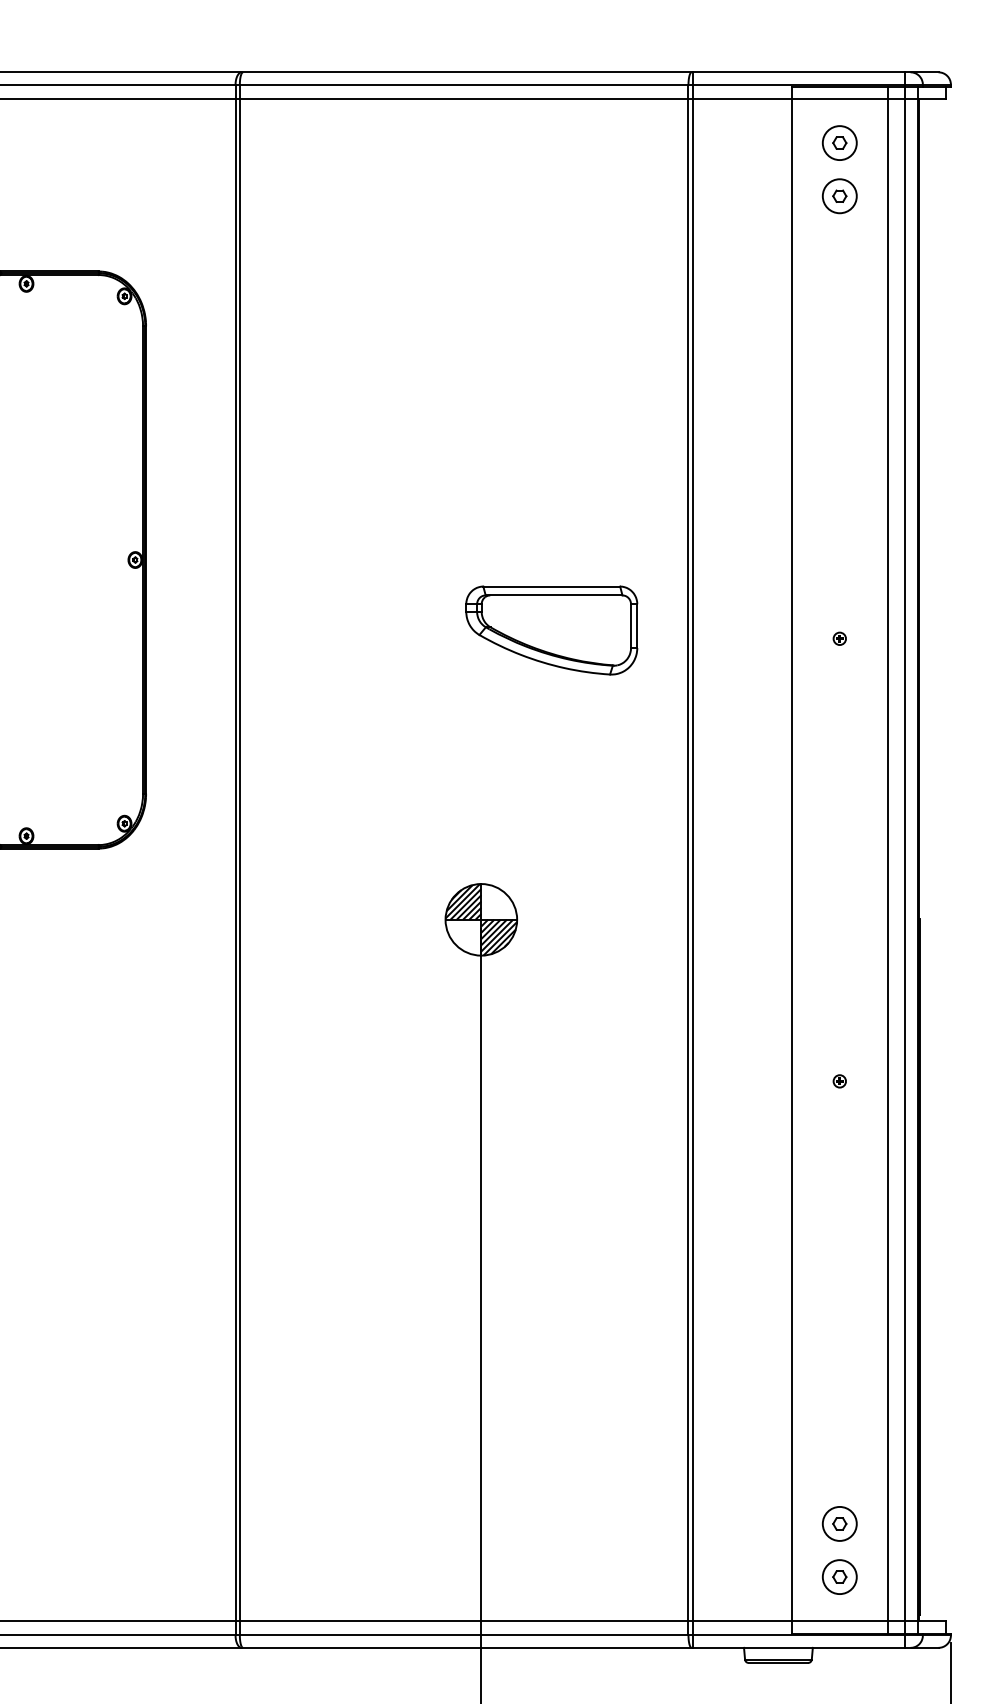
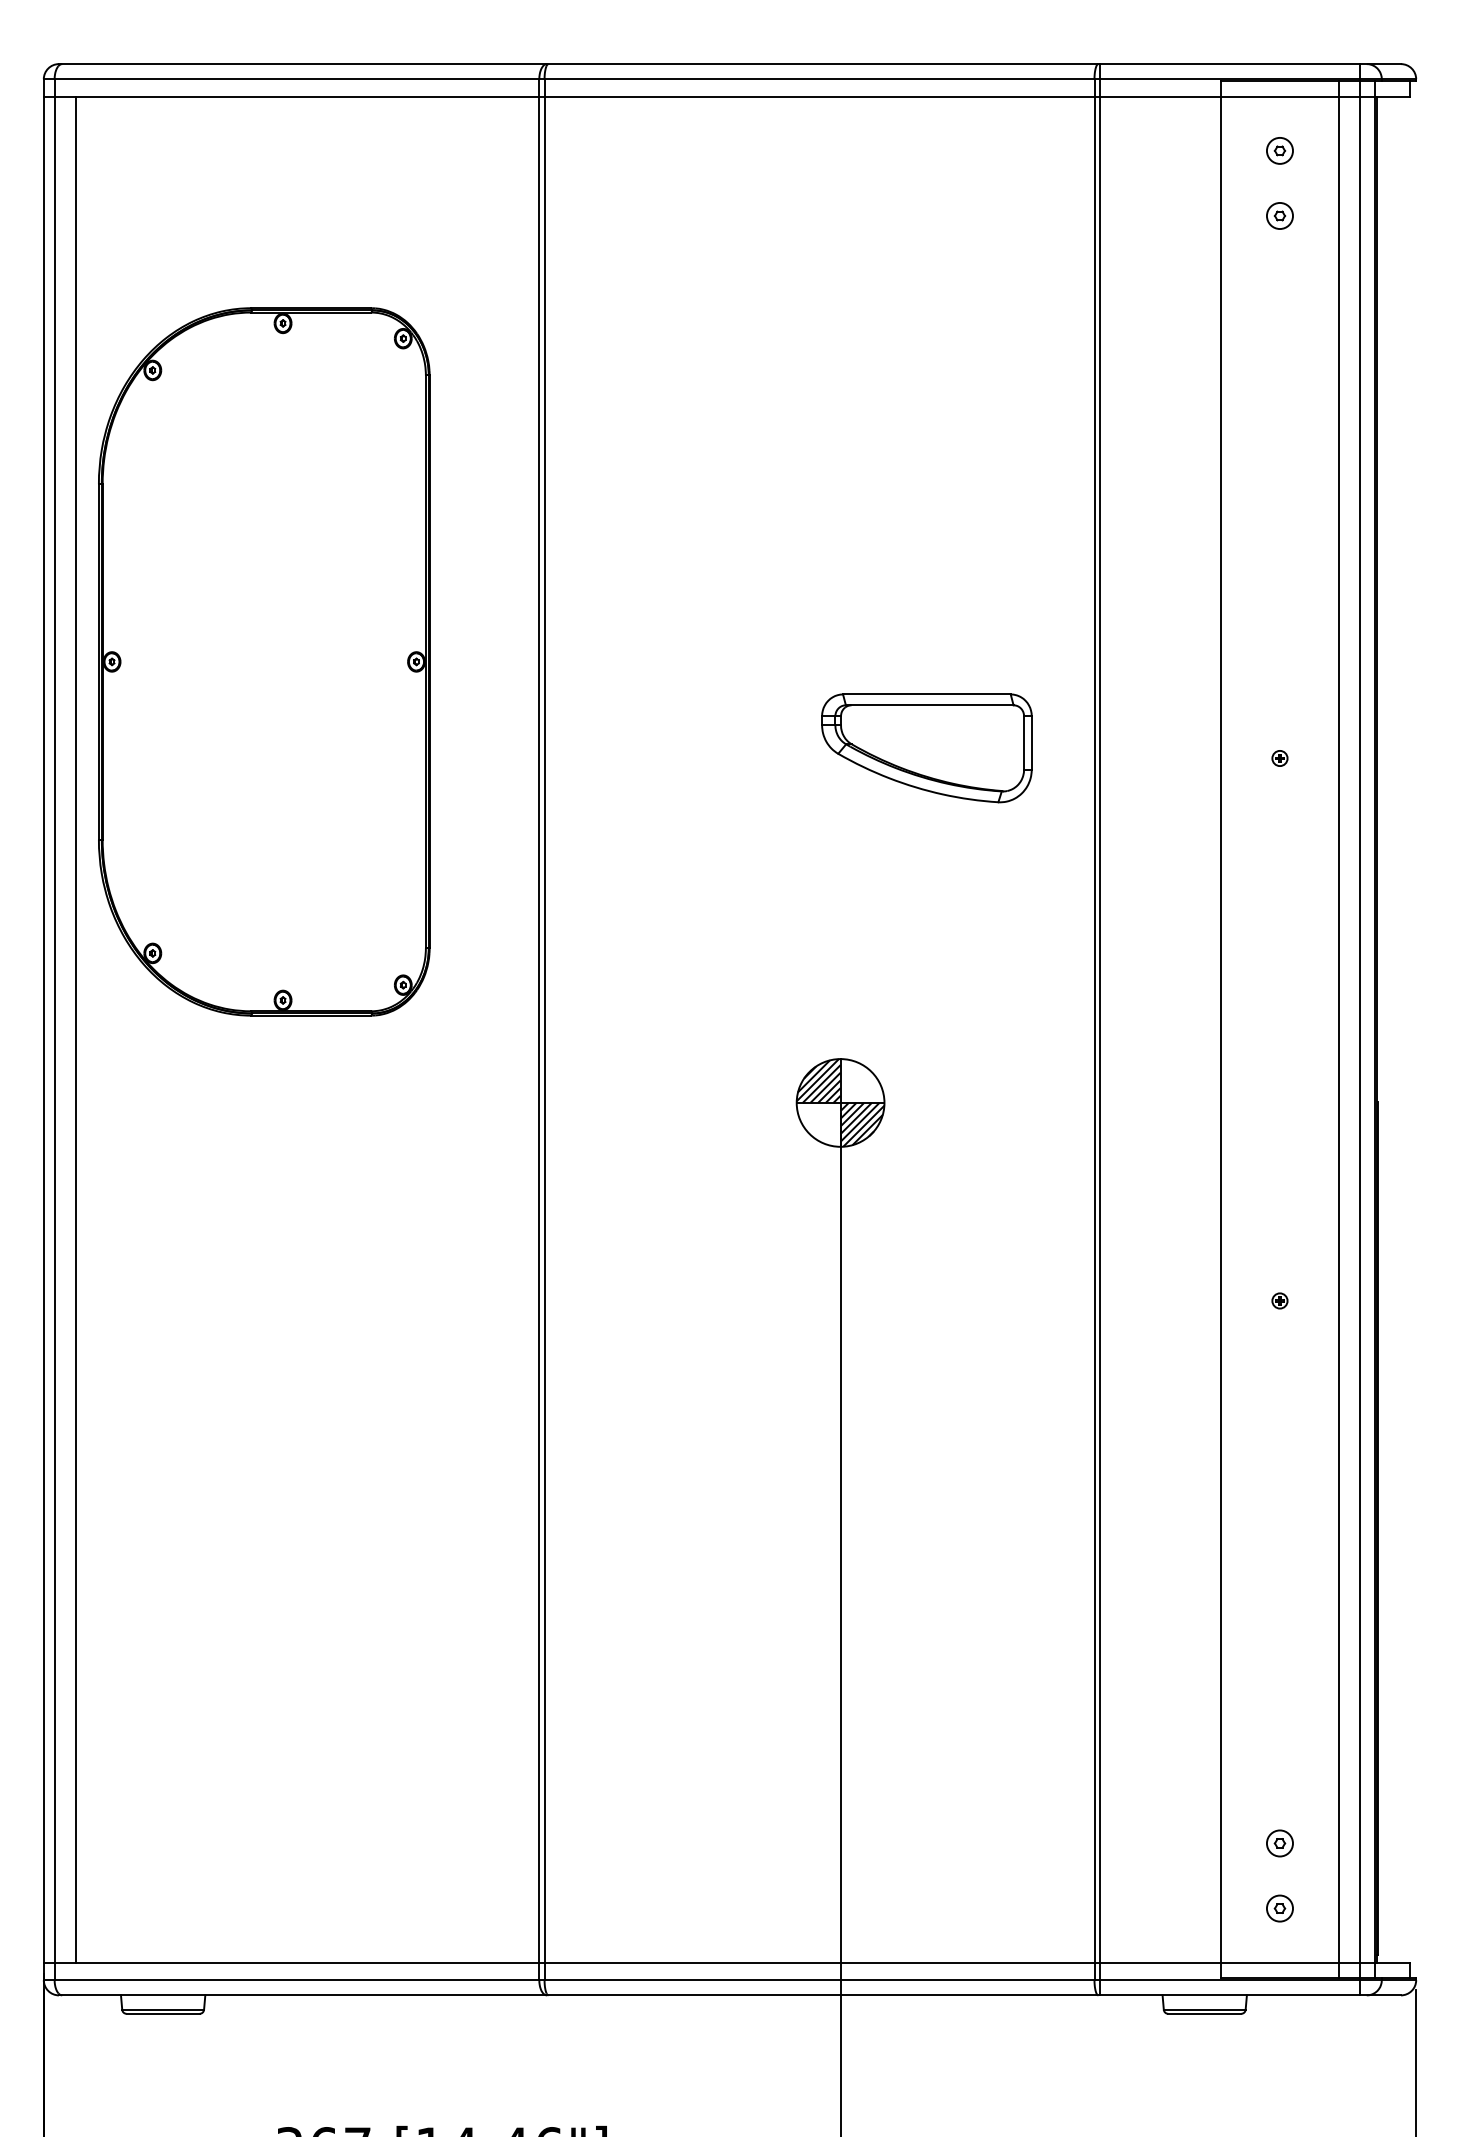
part: (839, 142) -> (1279, 150), size x0.62
part: (839, 195) -> (1279, 215), size x0.62
part: (839, 1523) -> (1279, 1843), size x0.62
part: (839, 1577) -> (1279, 1908), size x0.62

